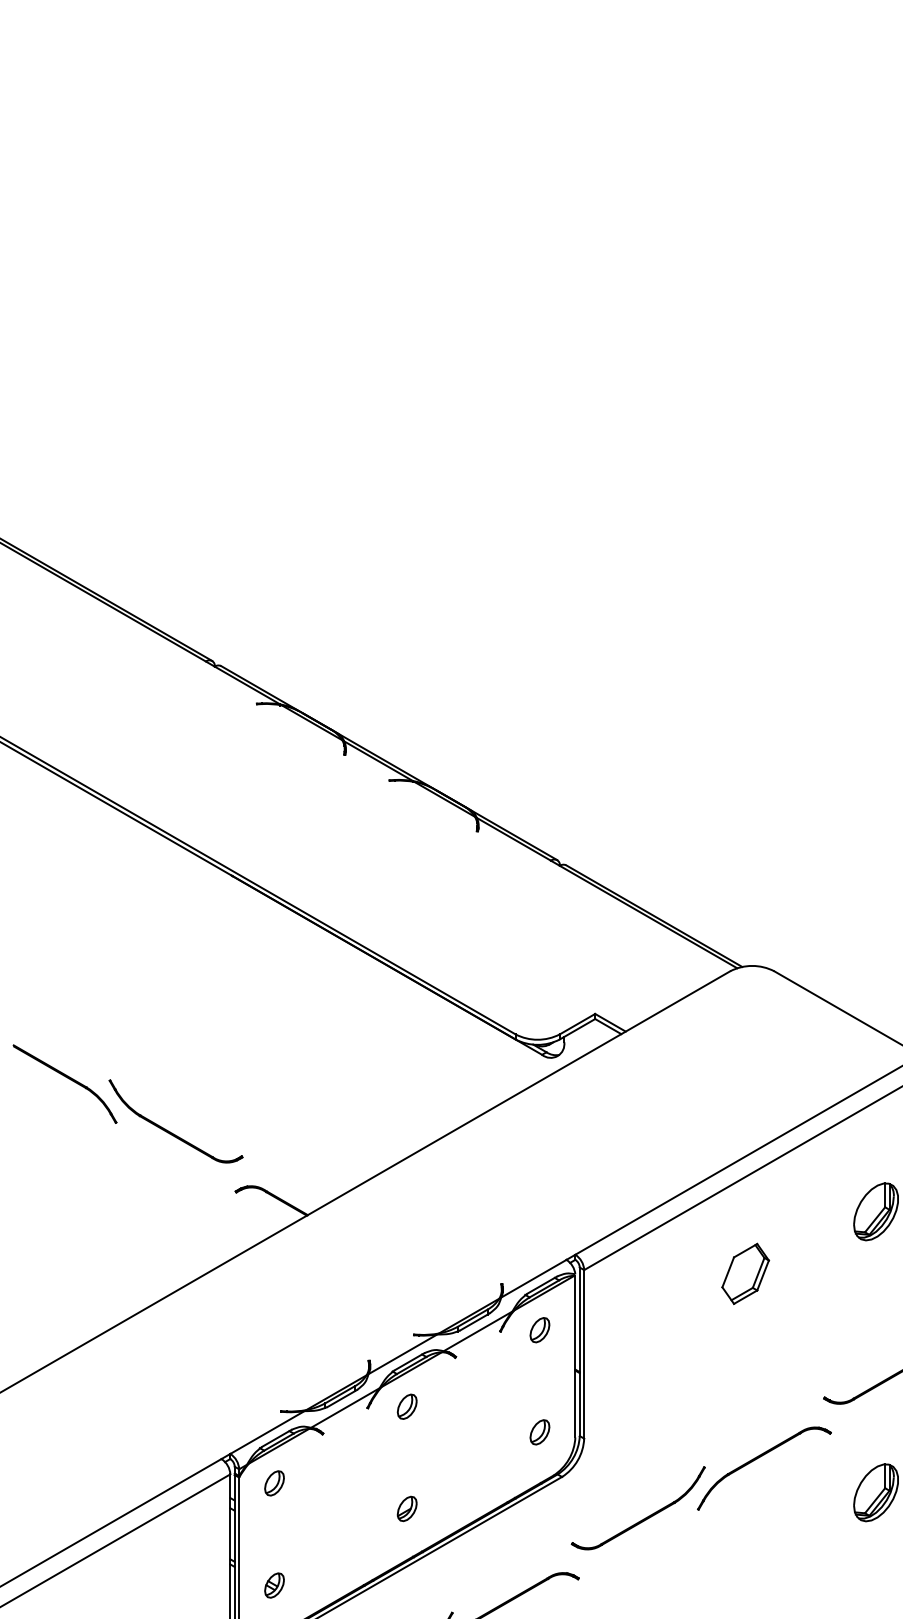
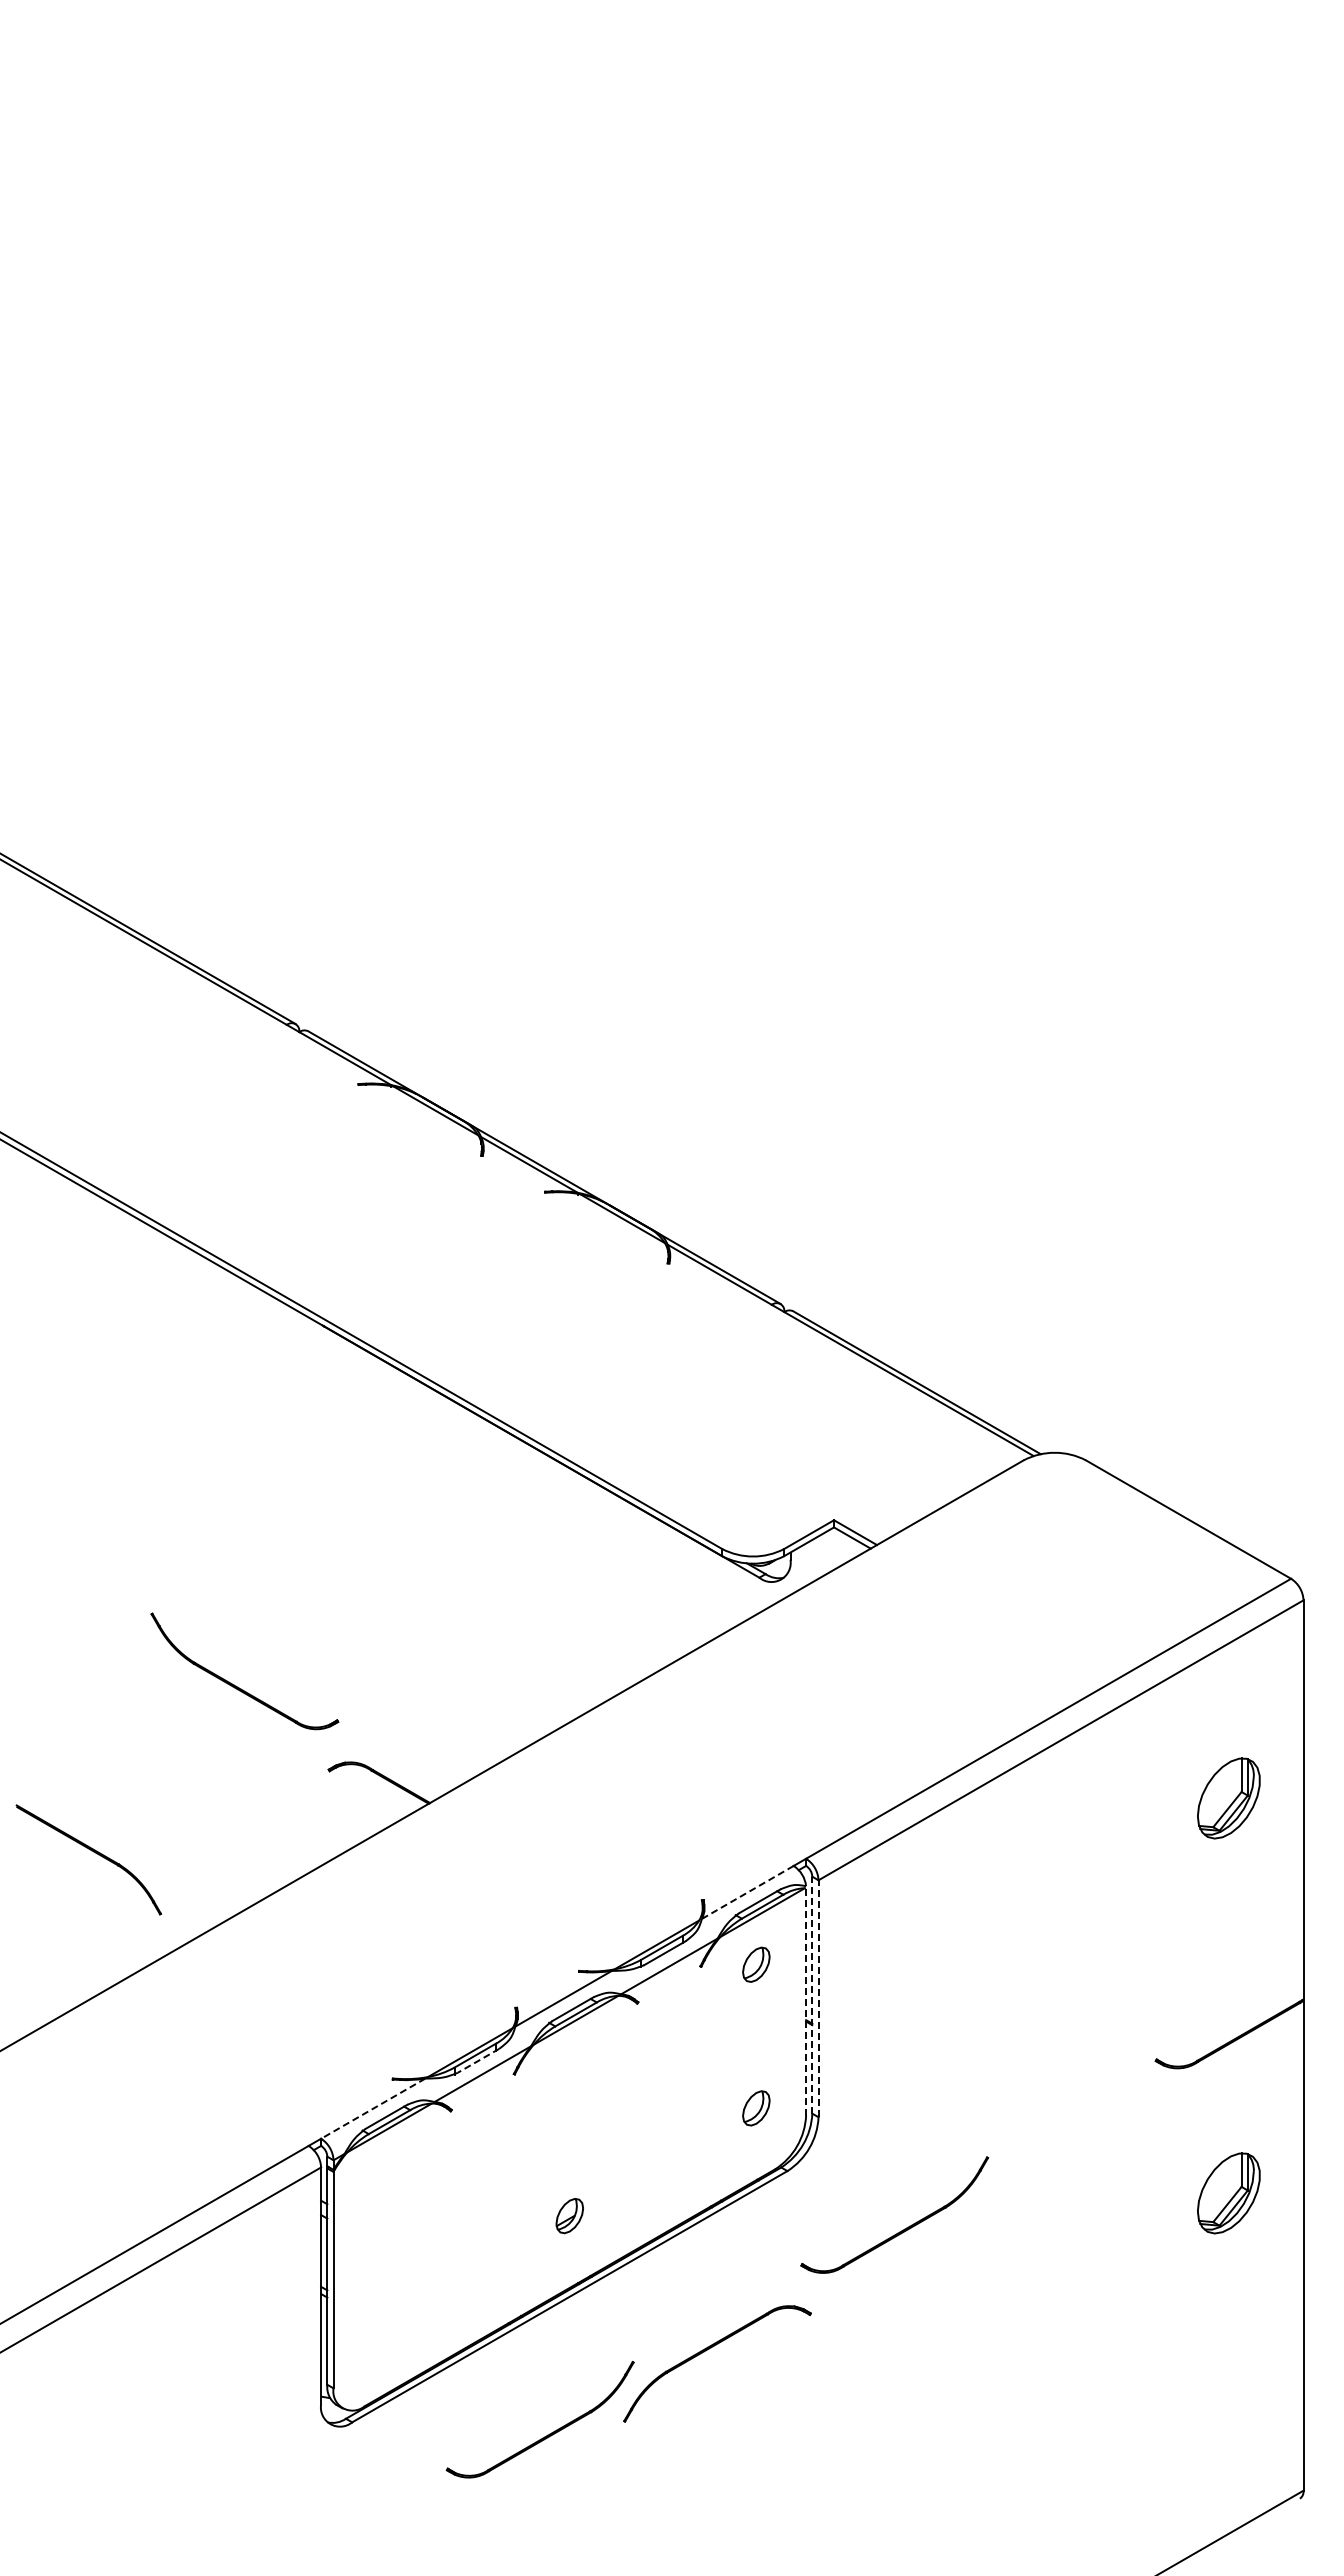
part: (66, 1078) -> (91, 1851), moved
part: (745, 1273) -> (1045, 1885), removed
line: (533, 1278) -> (747, 1892), solid -> dashed
line: (579, 1351) -> (812, 1994), solid -> dashed
line: (584, 1354) -> (818, 1998), solid -> dashed
line: (575, 1356) -> (806, 2001), solid -> dashed
line: (342, 1398) -> (478, 2060), solid -> dashed
part: (407, 1406) -> (569, 2072), removed
line: (266, 1432) -> (372, 2108), solid -> dashed
part: (757, 1459) -> (1061, 2146), removed
part: (274, 1483) -> (383, 2180), removed
part: (274, 1585) -> (383, 2323), removed

